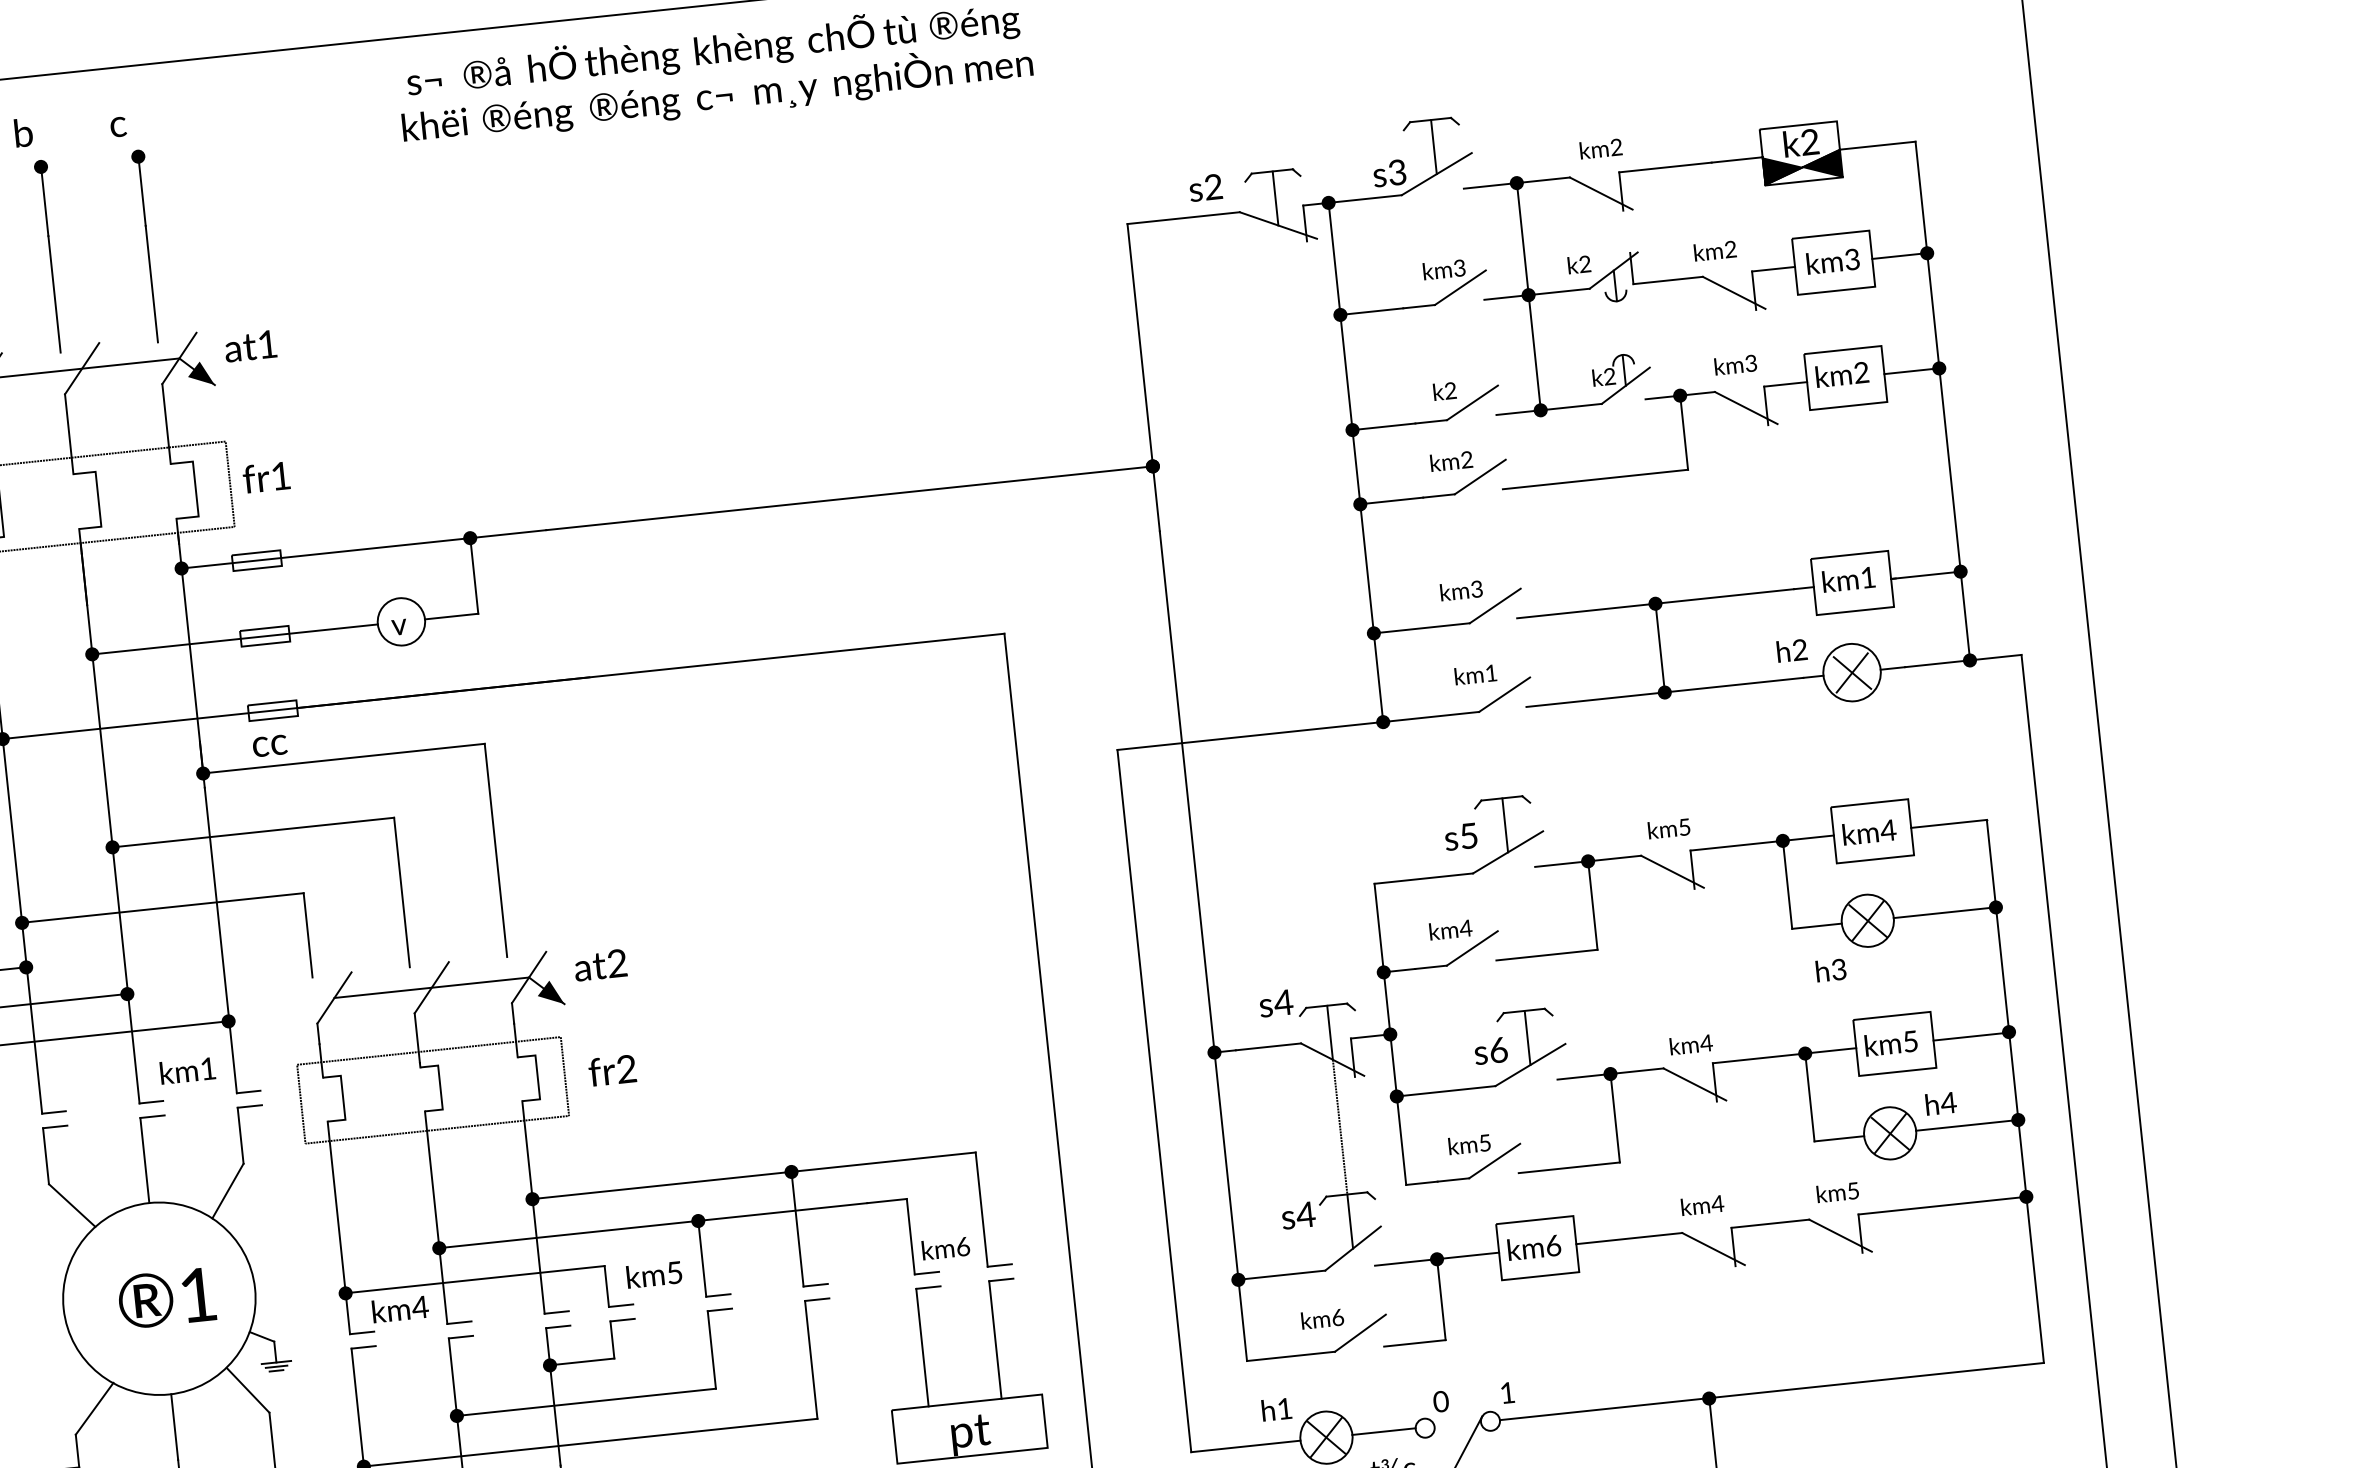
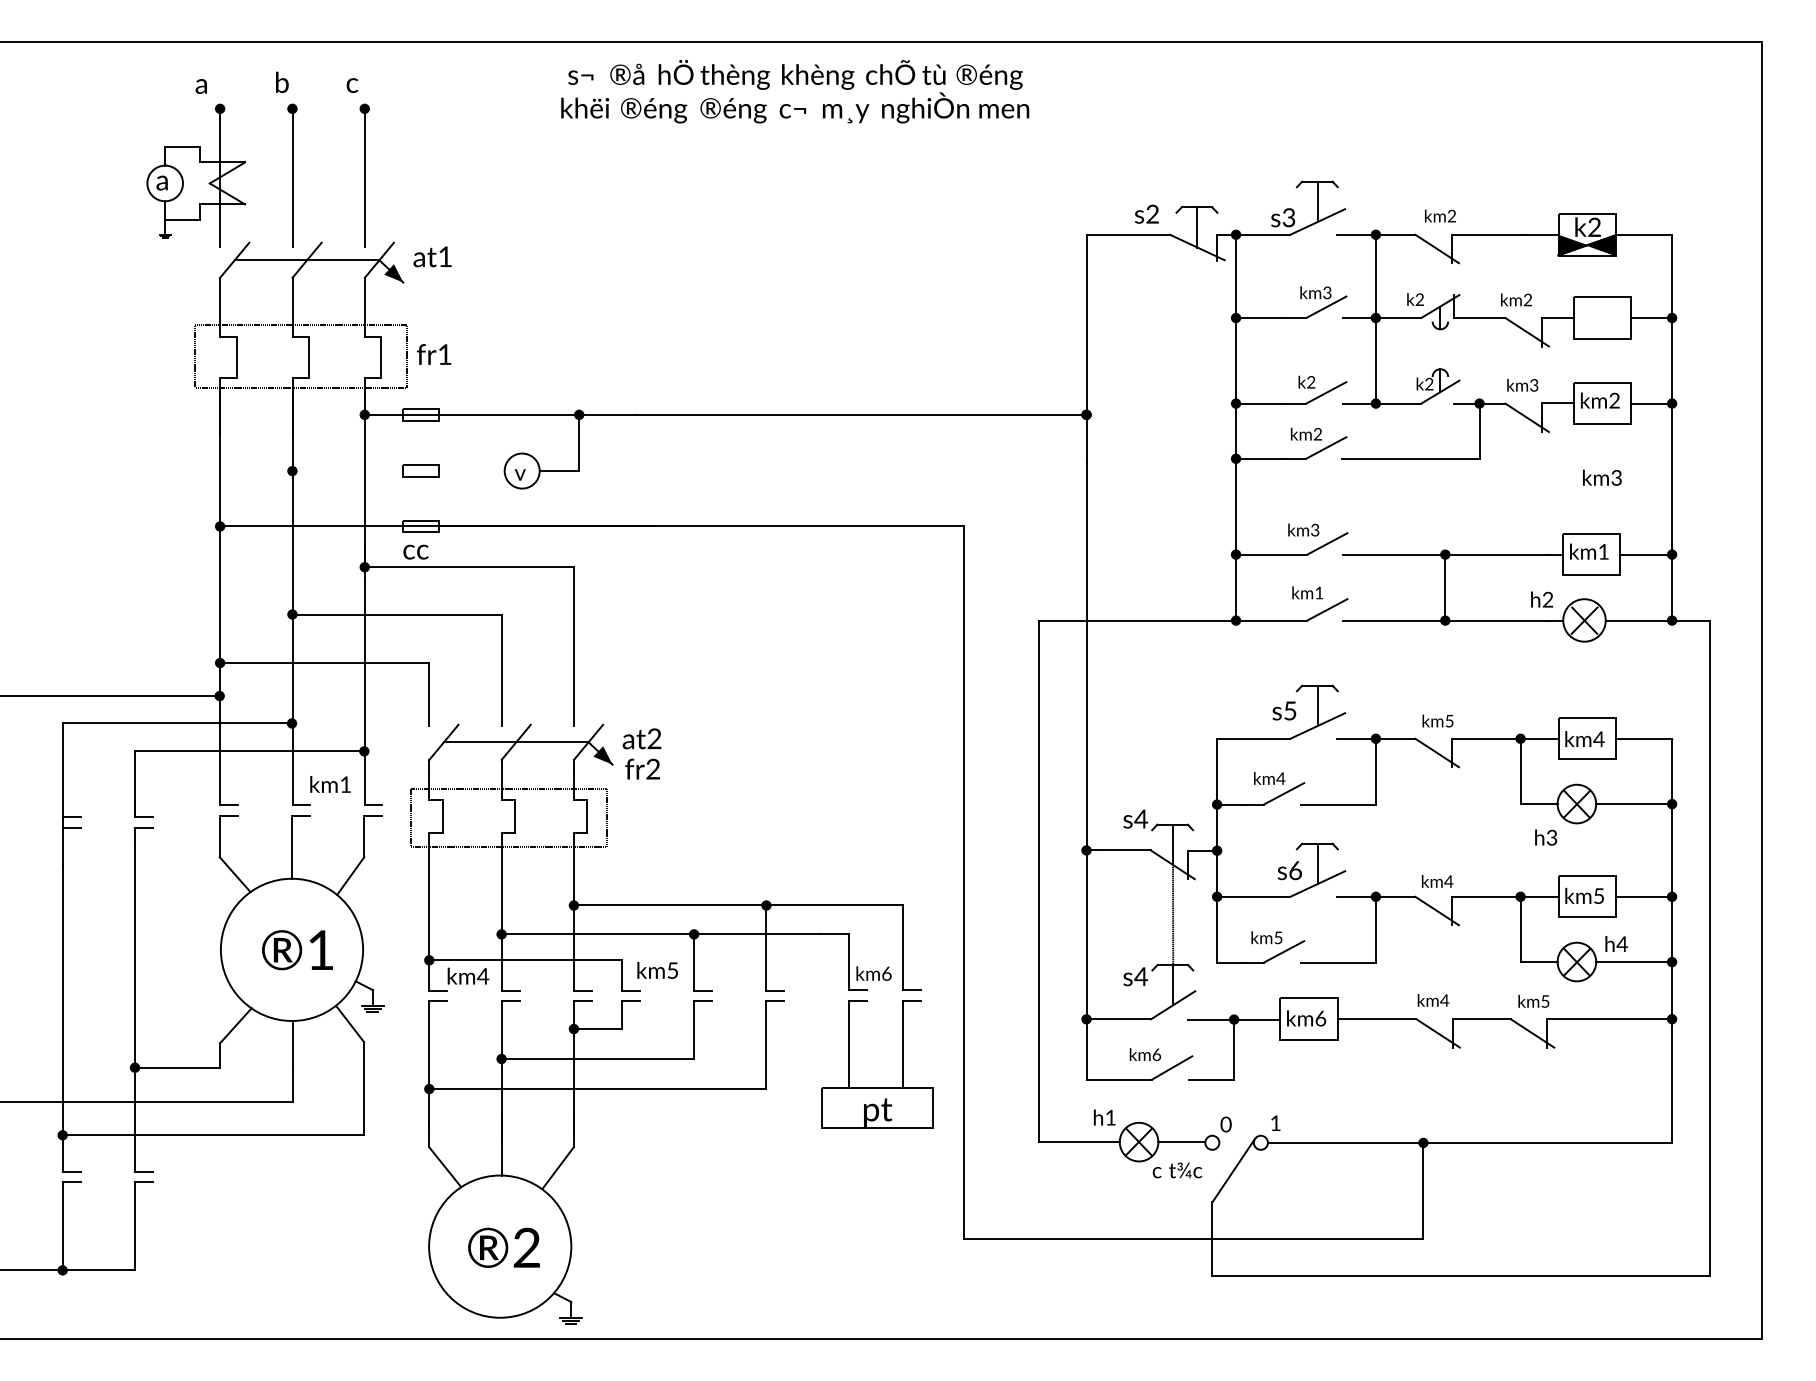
text: (1833, 261) -> (1602, 477), moved
line: (235, 639) -> (398, 471), removed
text: (612, 1069) -> (642, 768), moved

